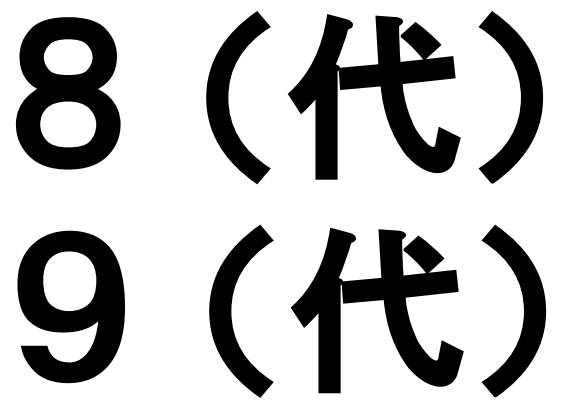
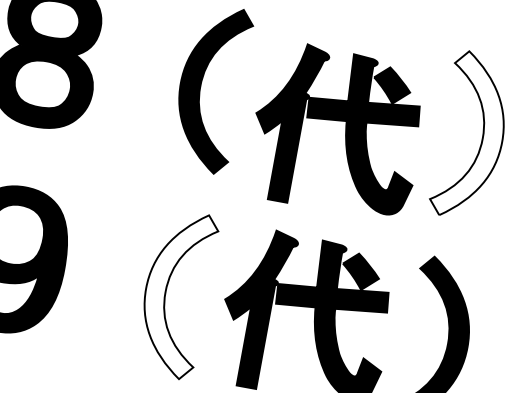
part: (381, 95) -> (344, 130), moved
fill: (510, 97) -> (471, 136), removed
fill: (241, 310) -> (176, 293), removed

